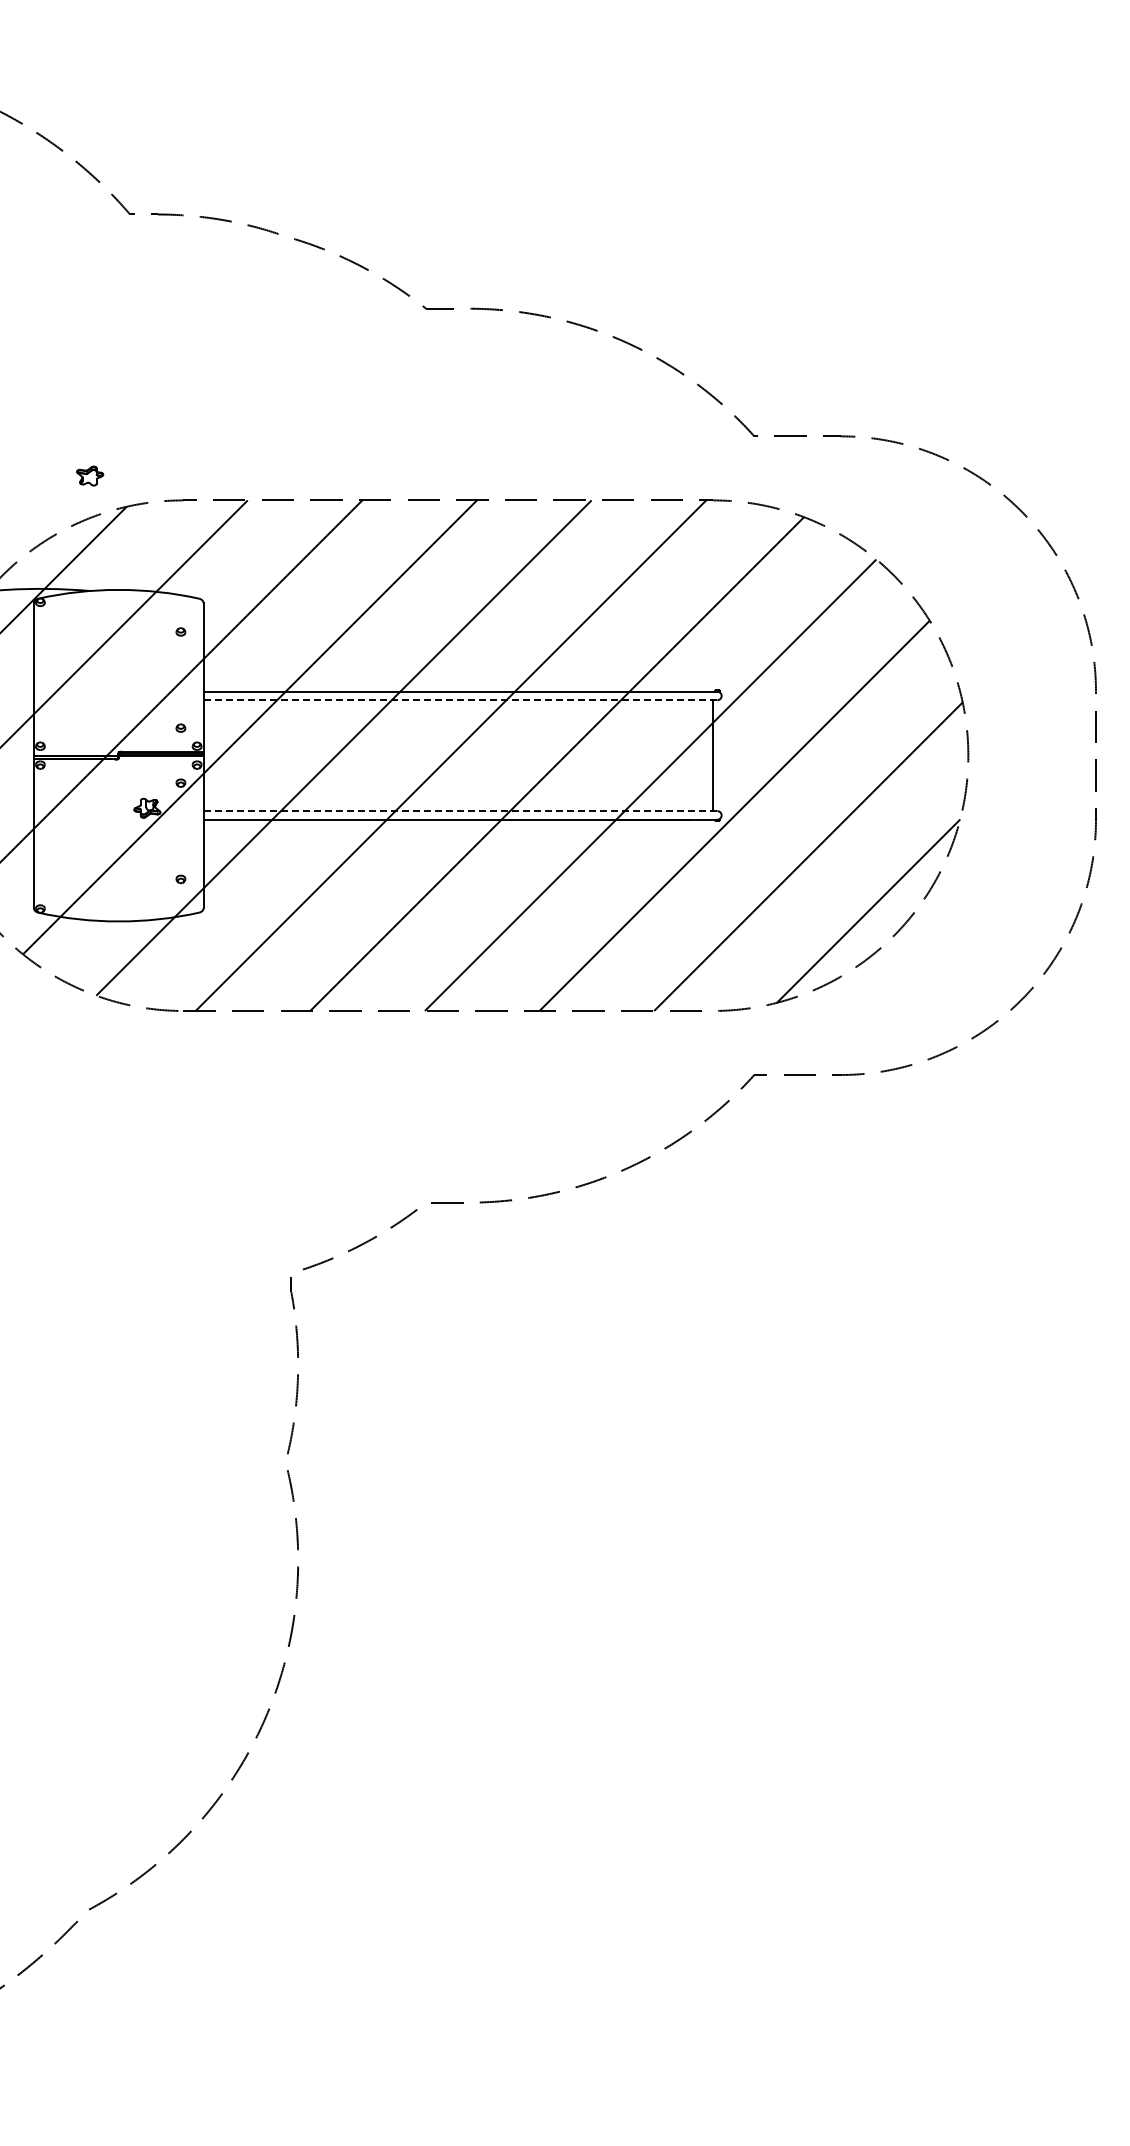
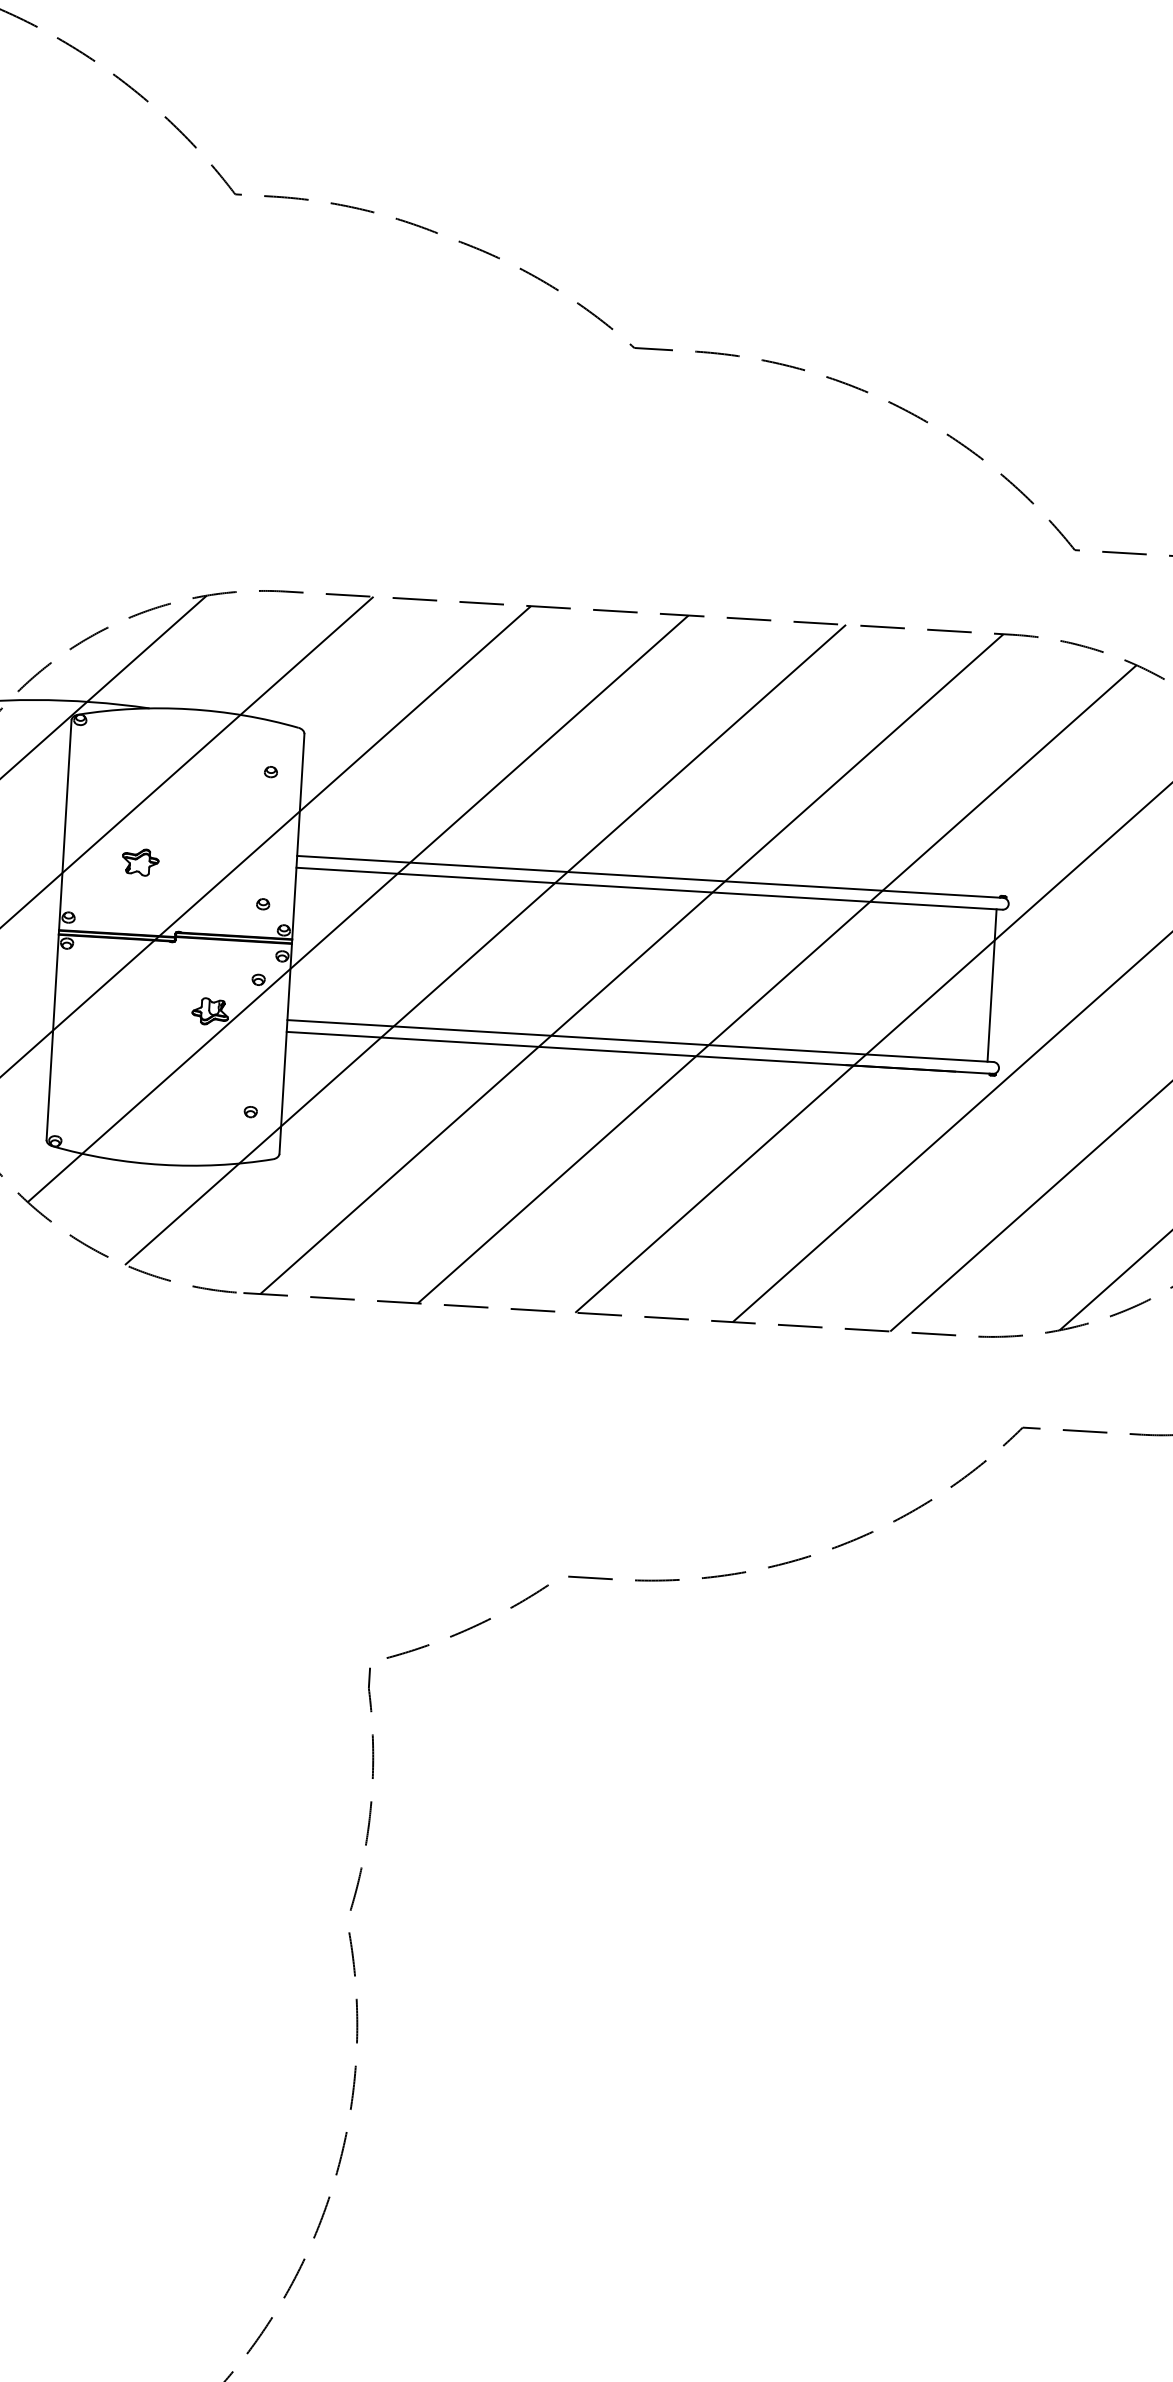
part: (90, 475) -> (141, 861), moved
line: (460, 700) -> (649, 889), dashed -> solid
line: (460, 811) -> (640, 1041), dashed -> solid

